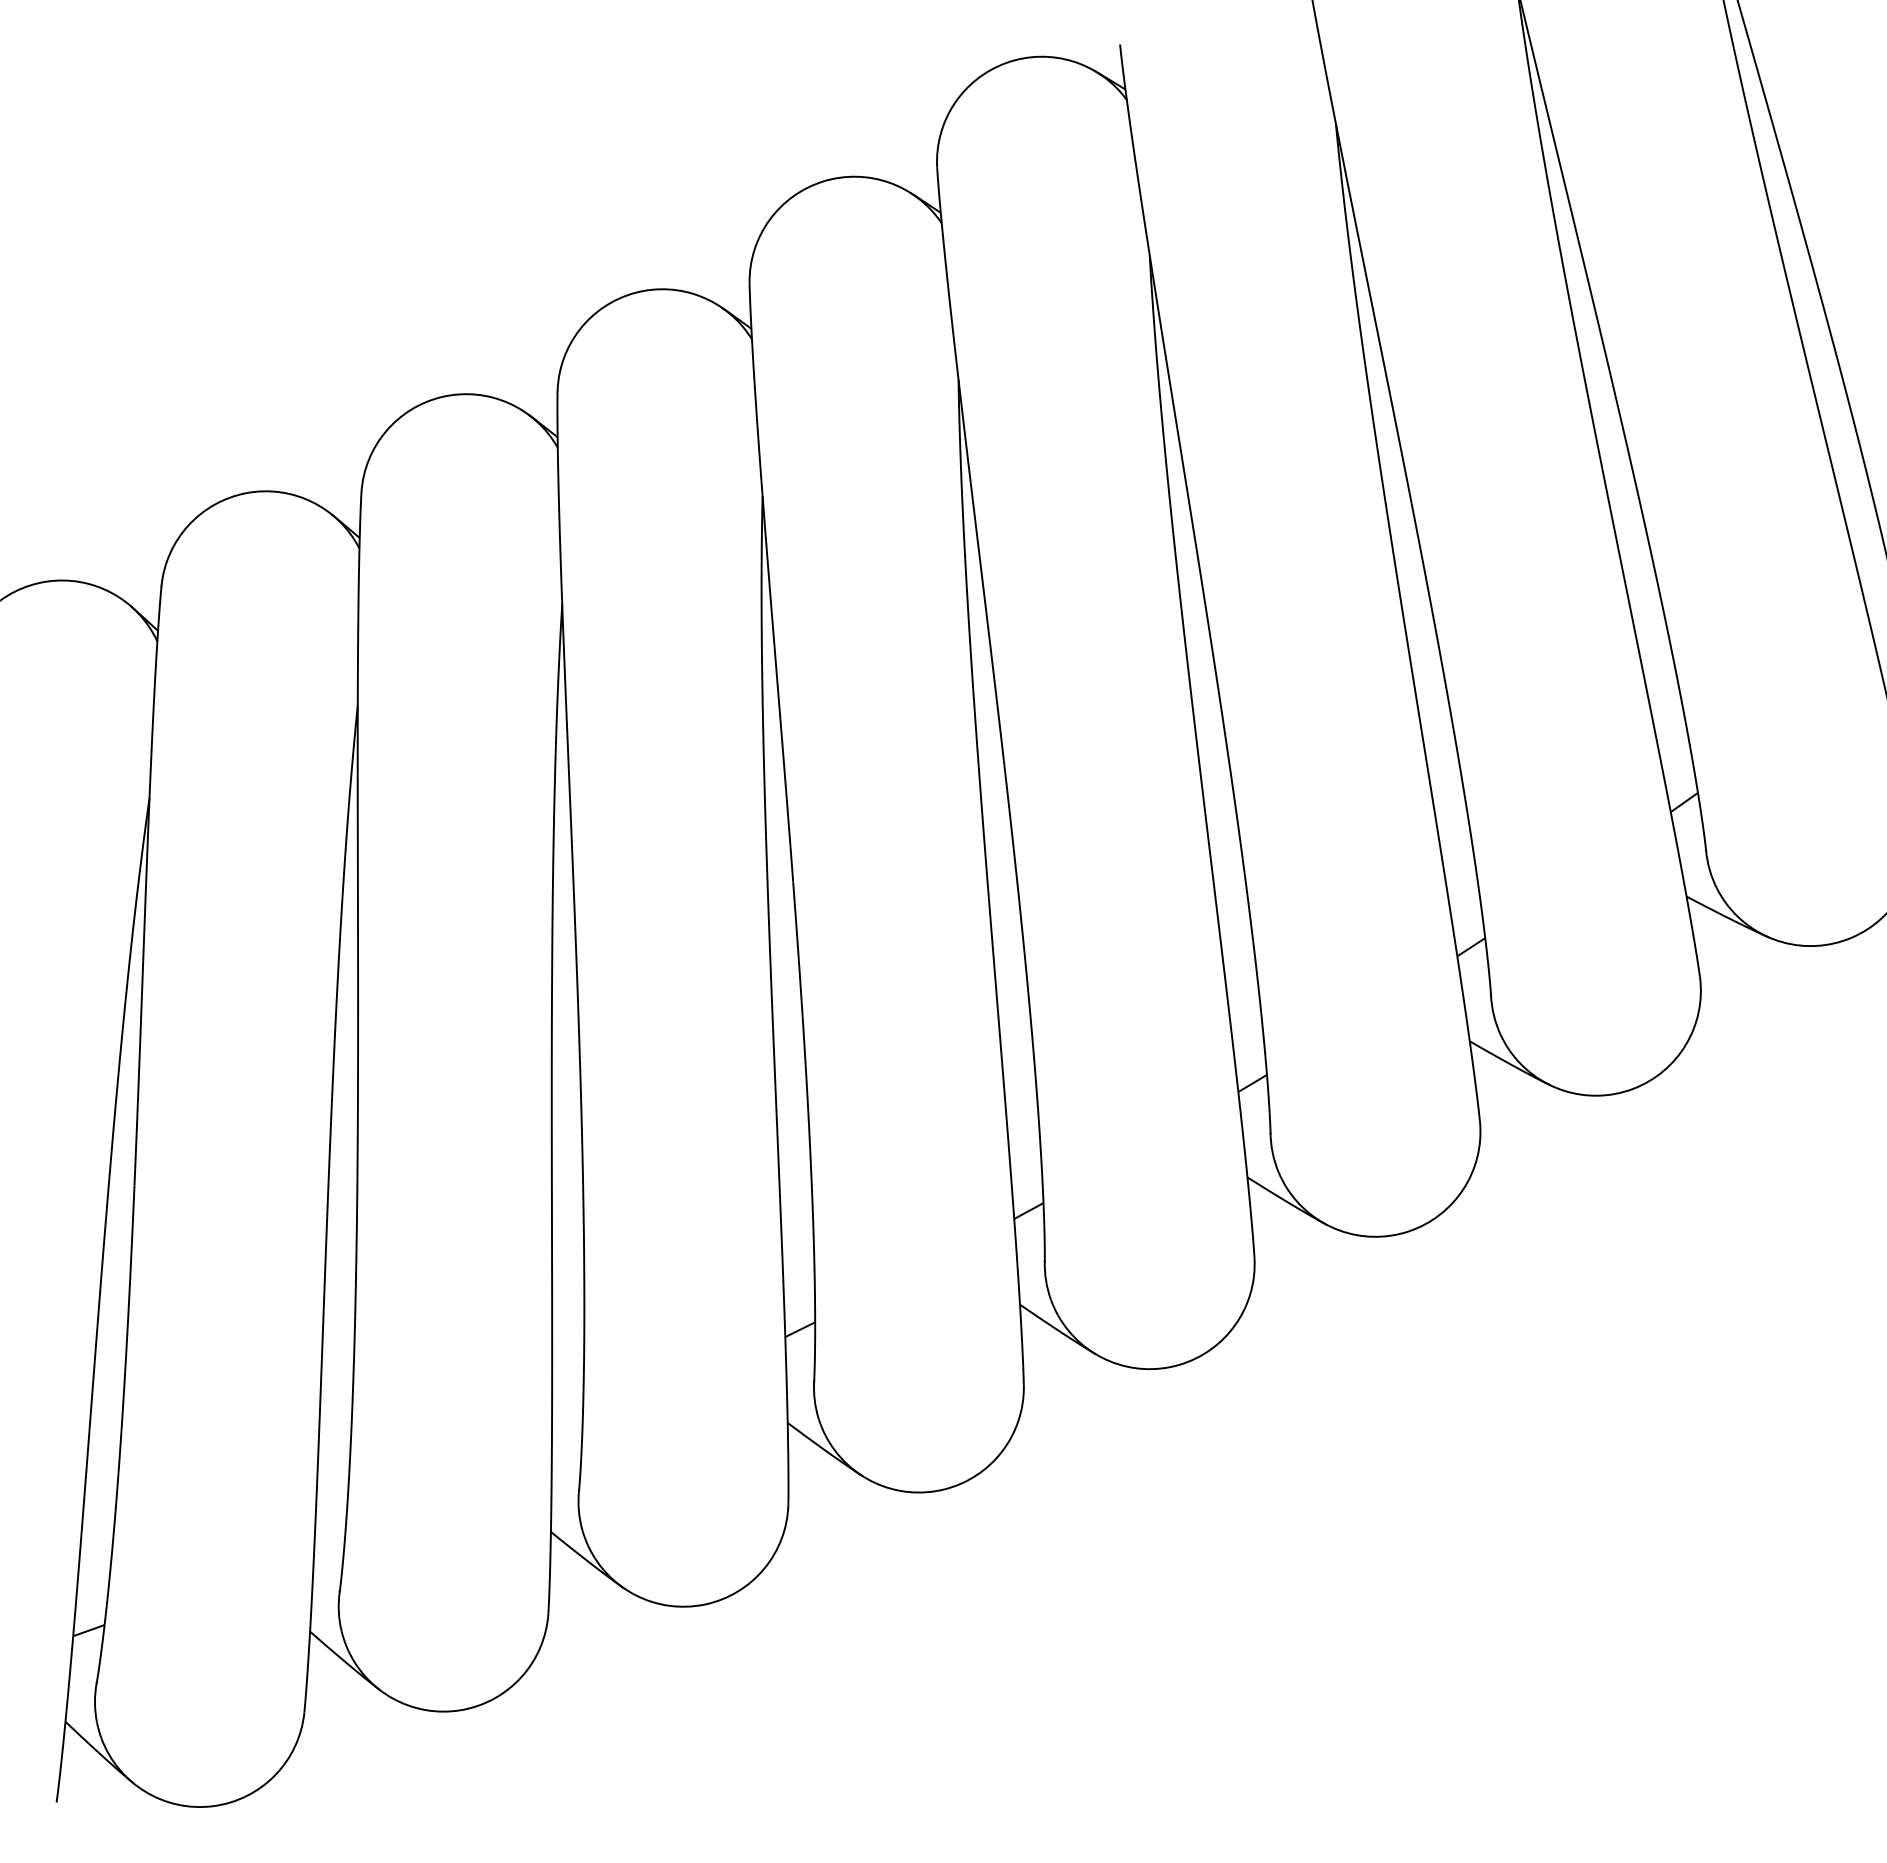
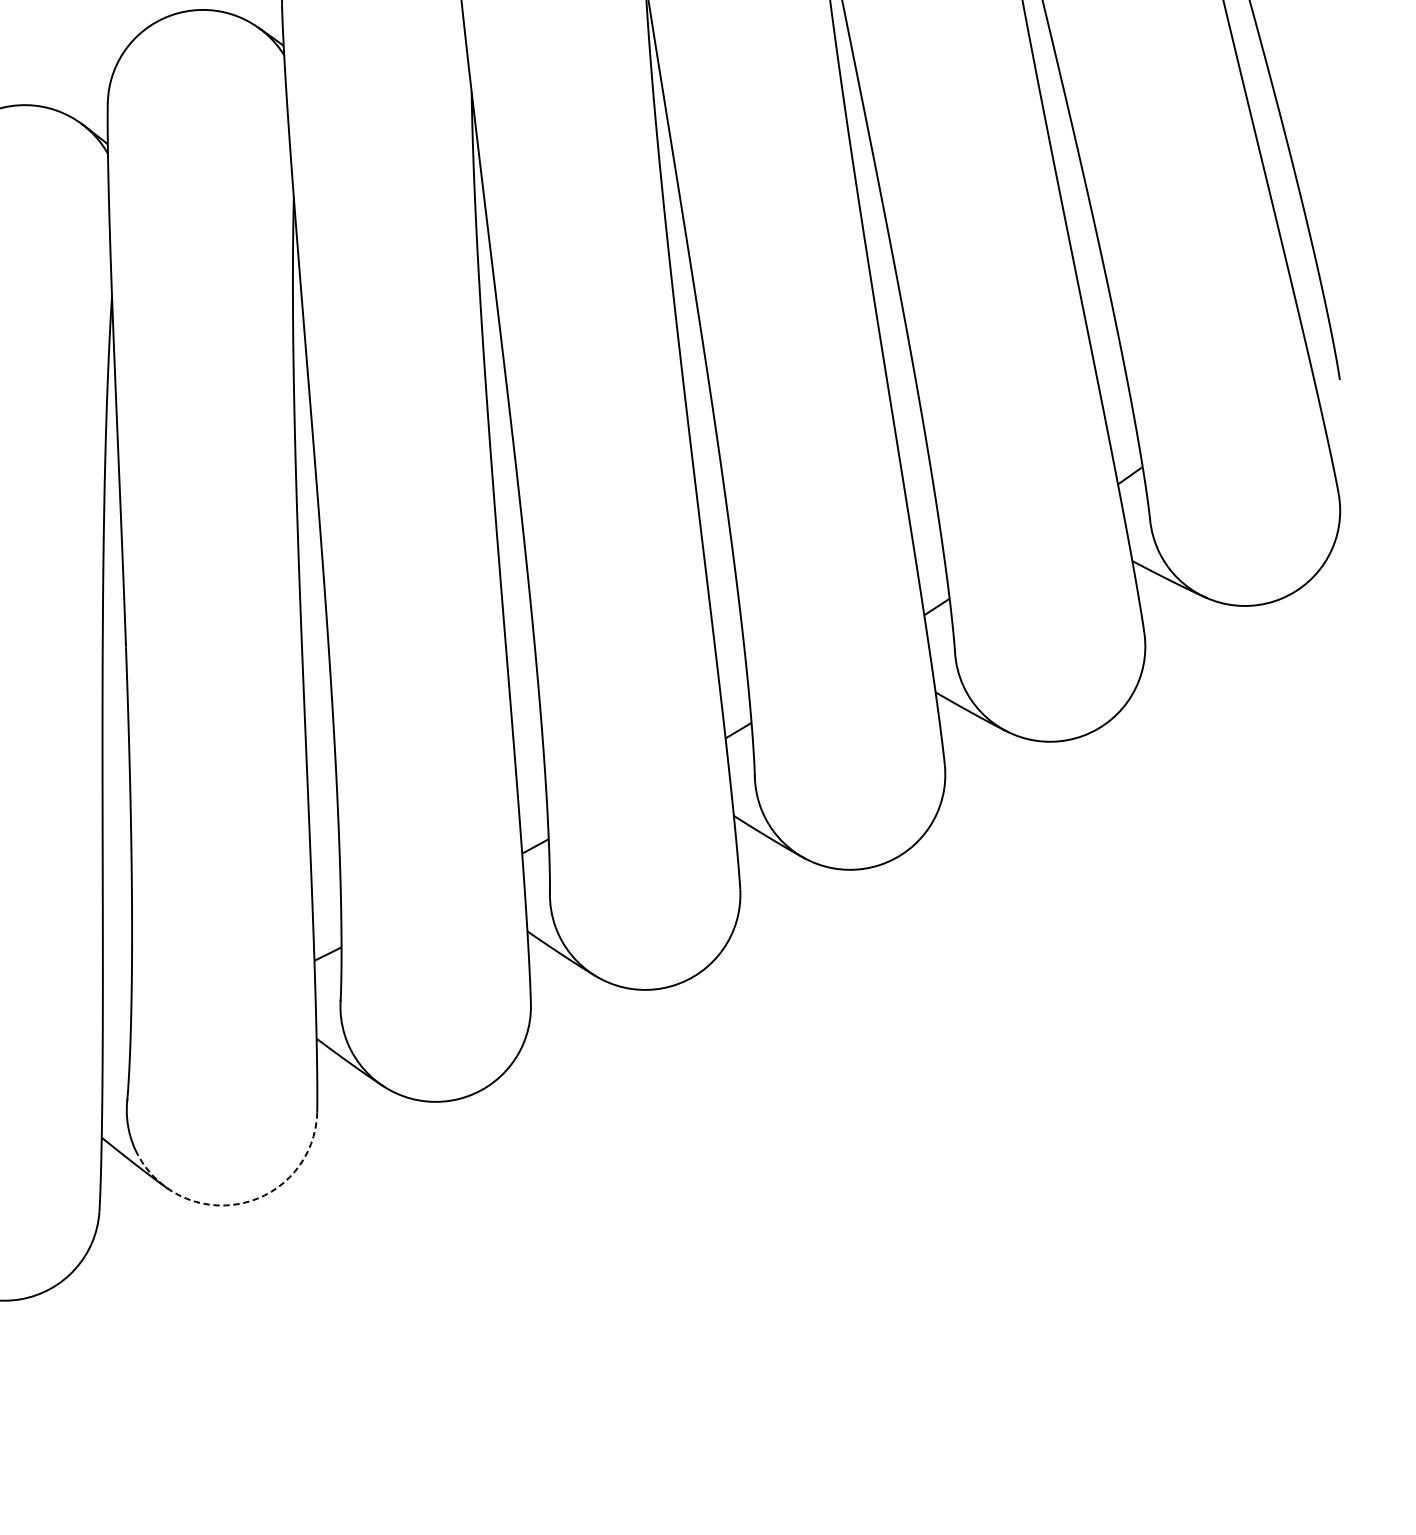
arc: (704, 1604) -> (241, 1203), solid -> dashed

